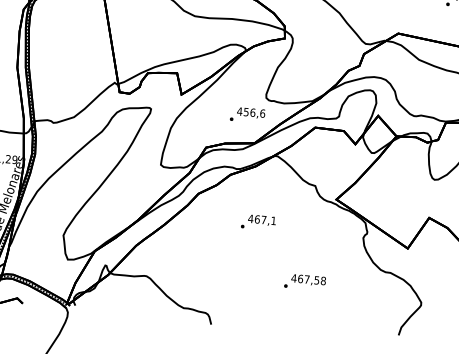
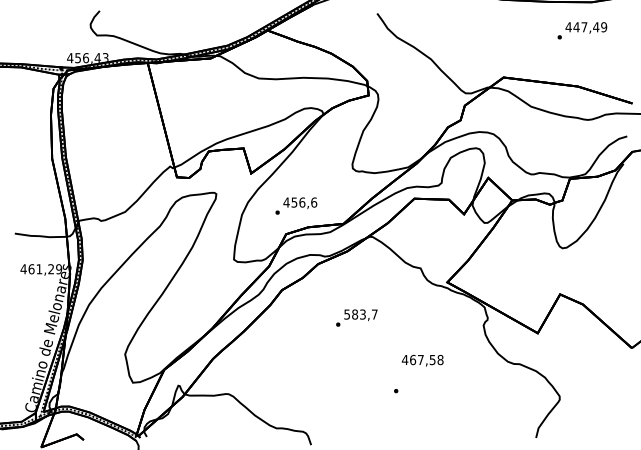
text: (247, 114) -> (296, 205), moved
text: (261, 219) -> (360, 314), 467,1 -> 583,7
text: (308, 280) -> (422, 360), moved

